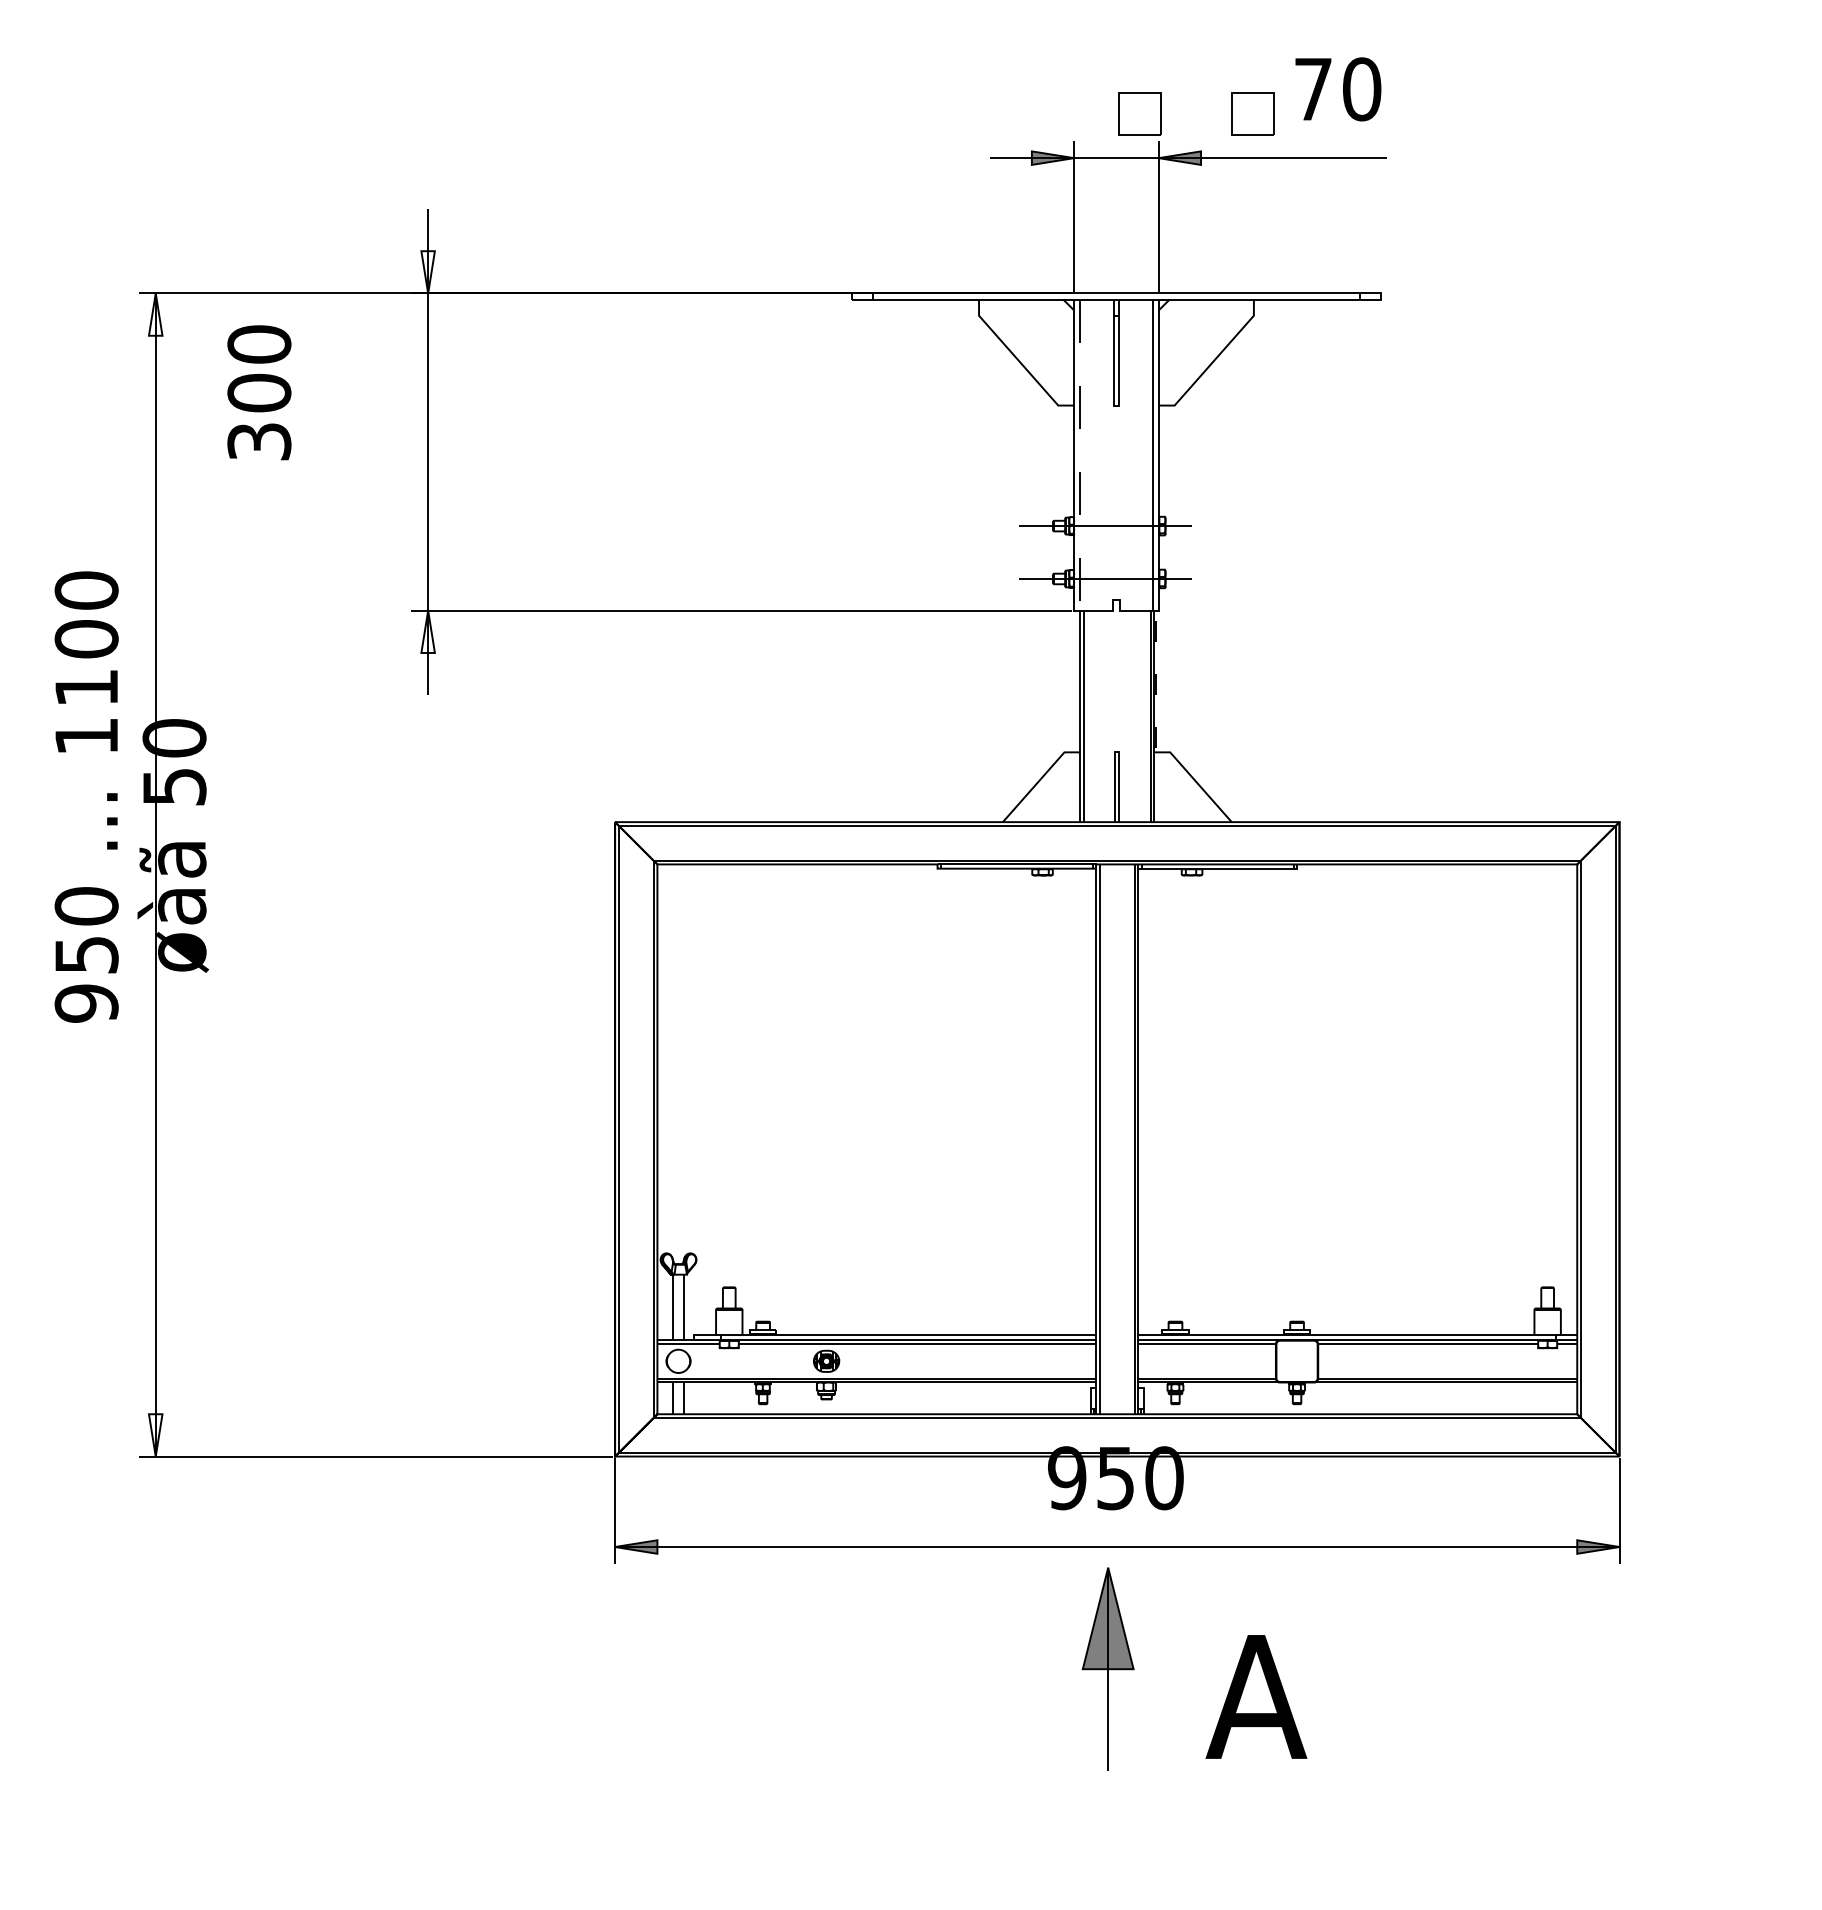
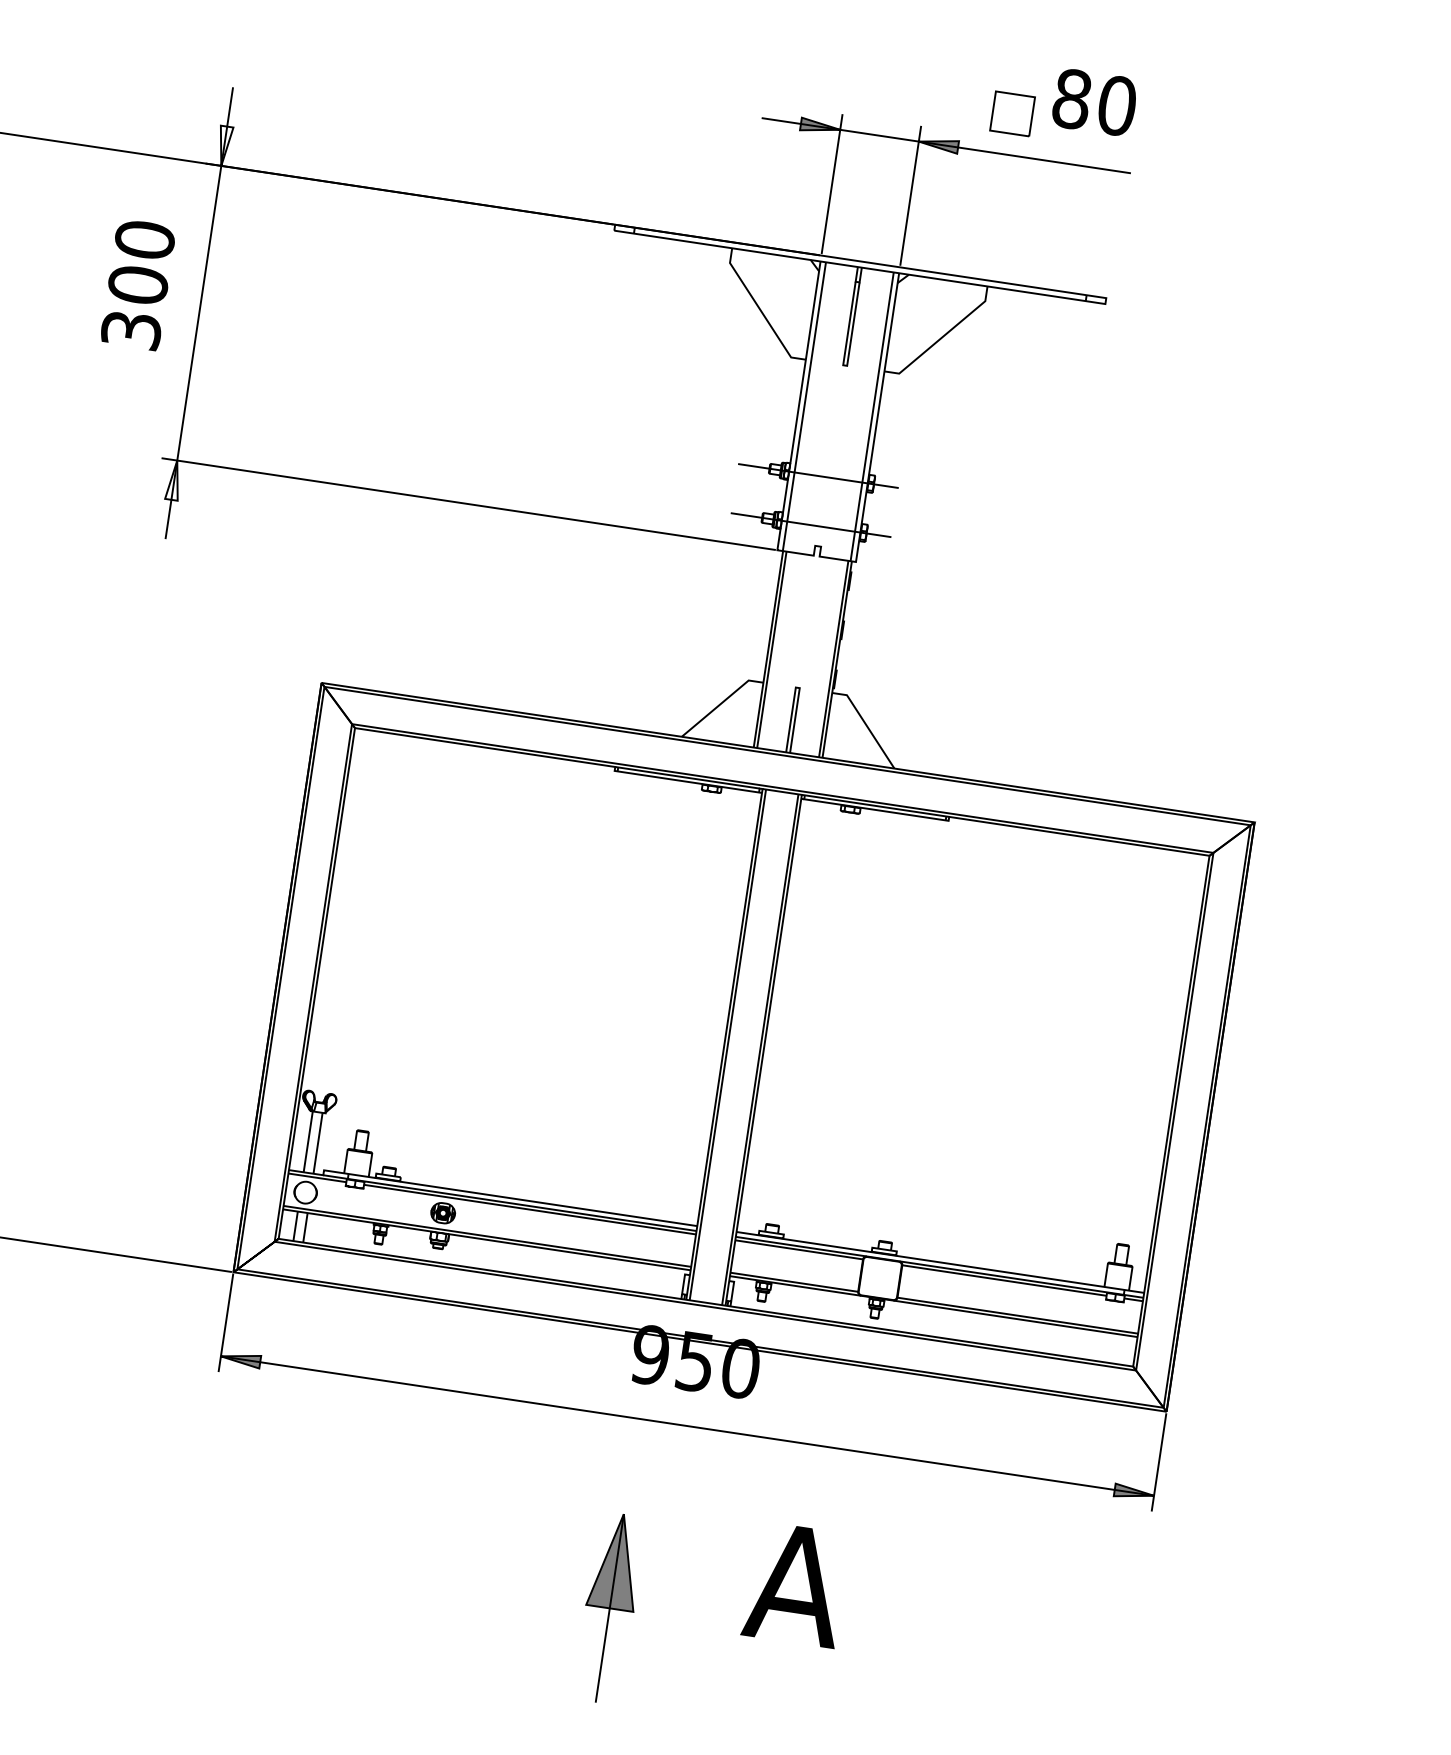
text: (1313, 89) -> (1072, 99), 70 -> 80
part: (1139, 113) -> (907, 97), removed
text: (259, 392) -> (138, 284), moved
line: (1080, 455) -> (804, 406), dashed -> solid
part: (1107, 1668) -> (609, 1607), moved

